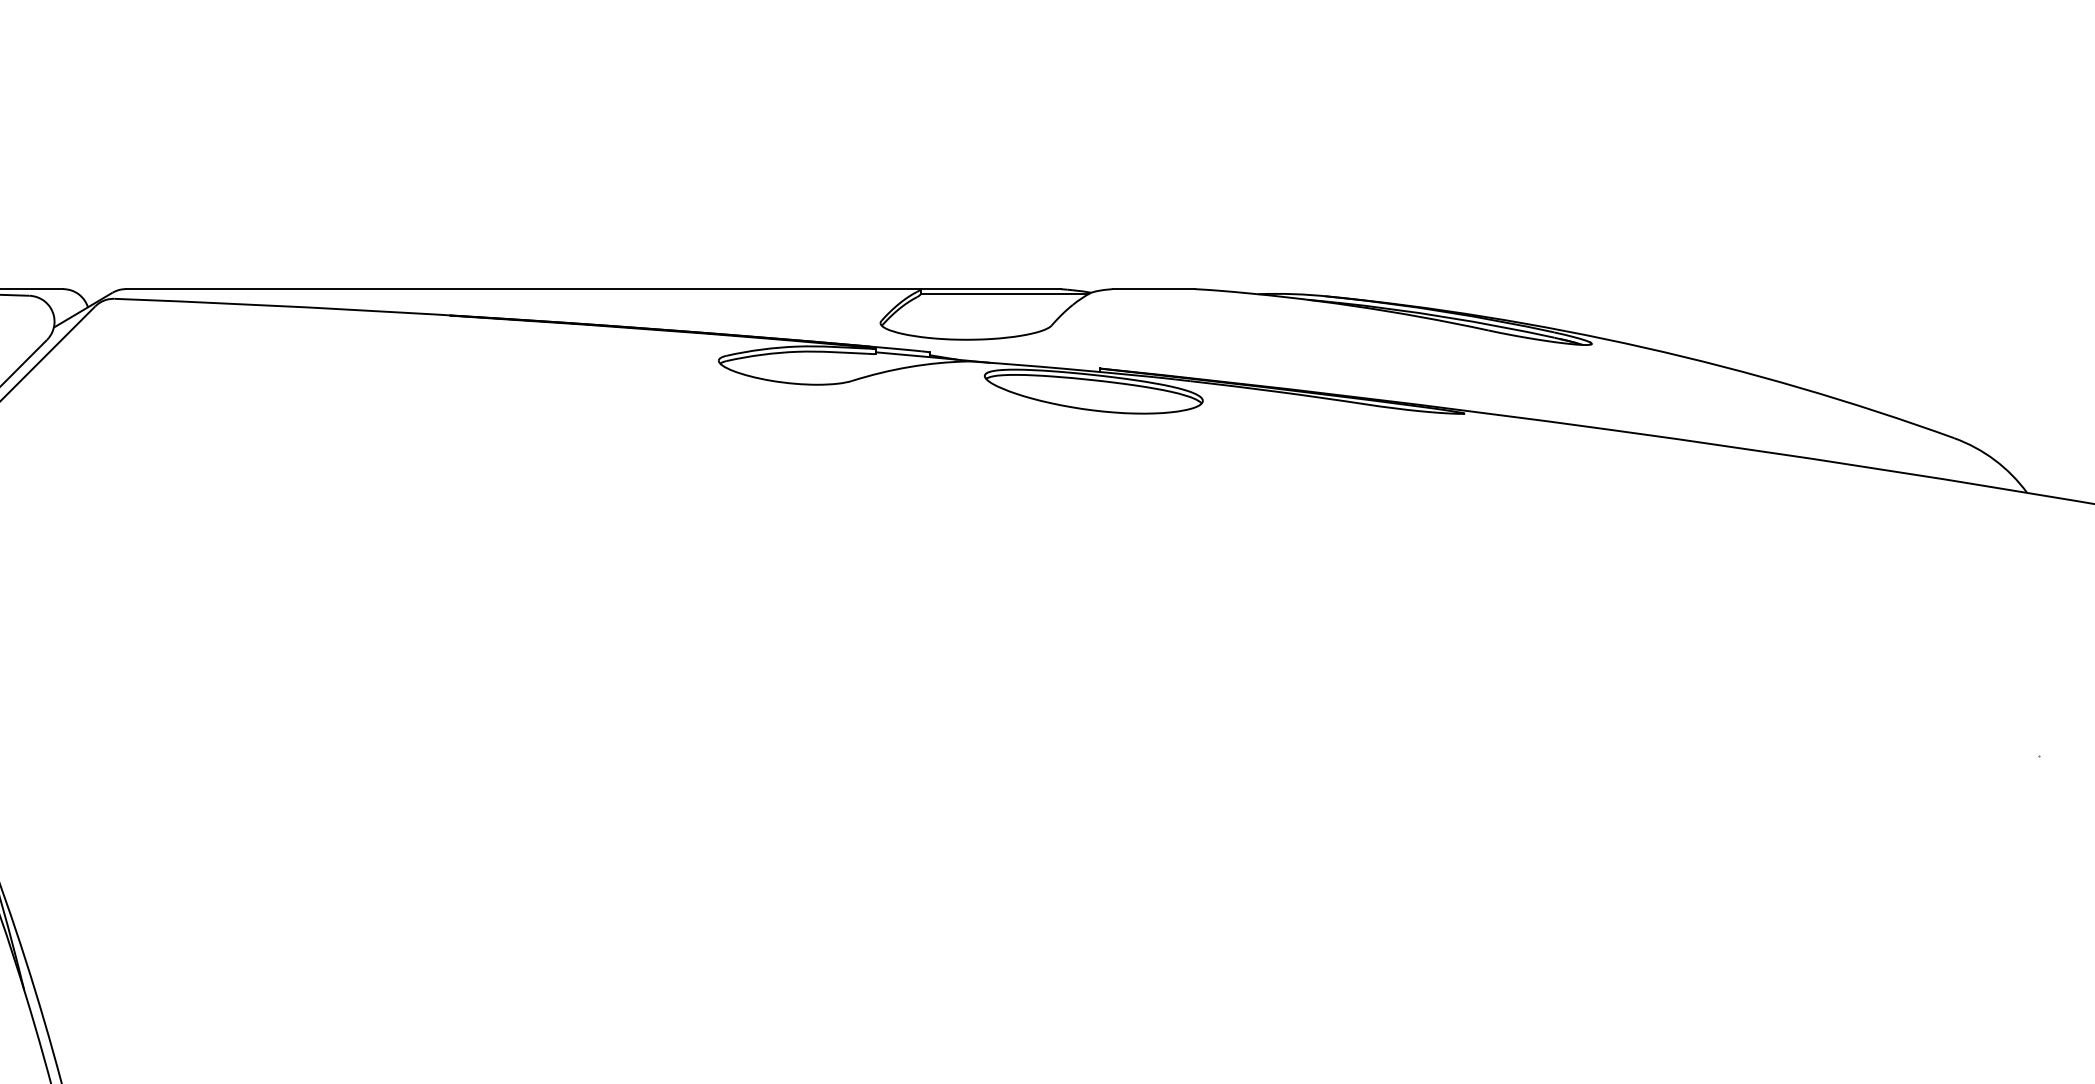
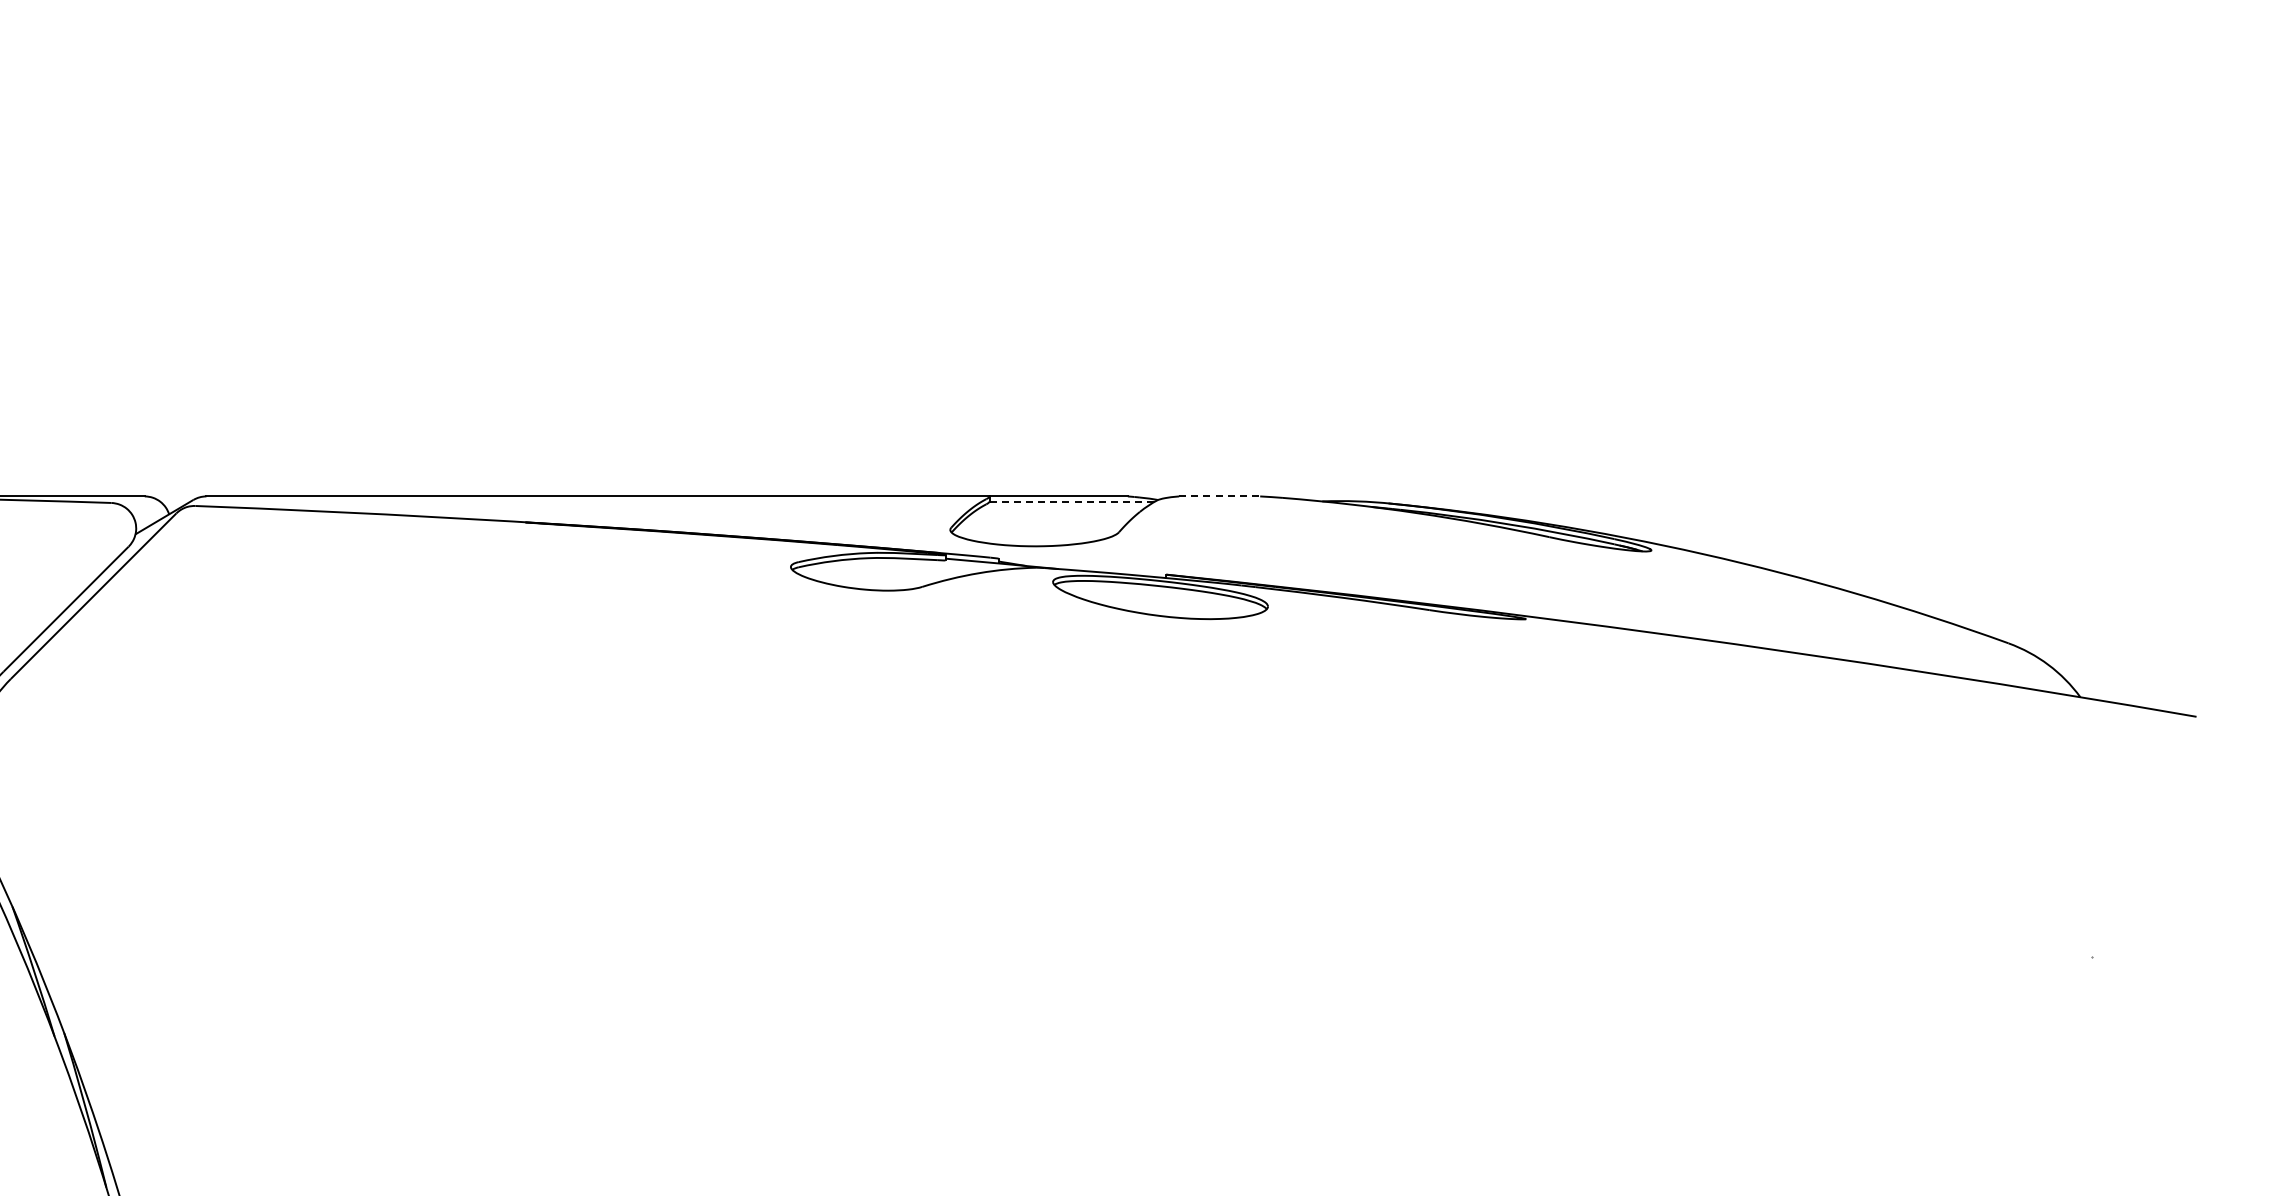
line: (1153, 289) -> (1219, 496), solid -> dashed
line: (1004, 294) -> (1072, 501), solid -> dashed

